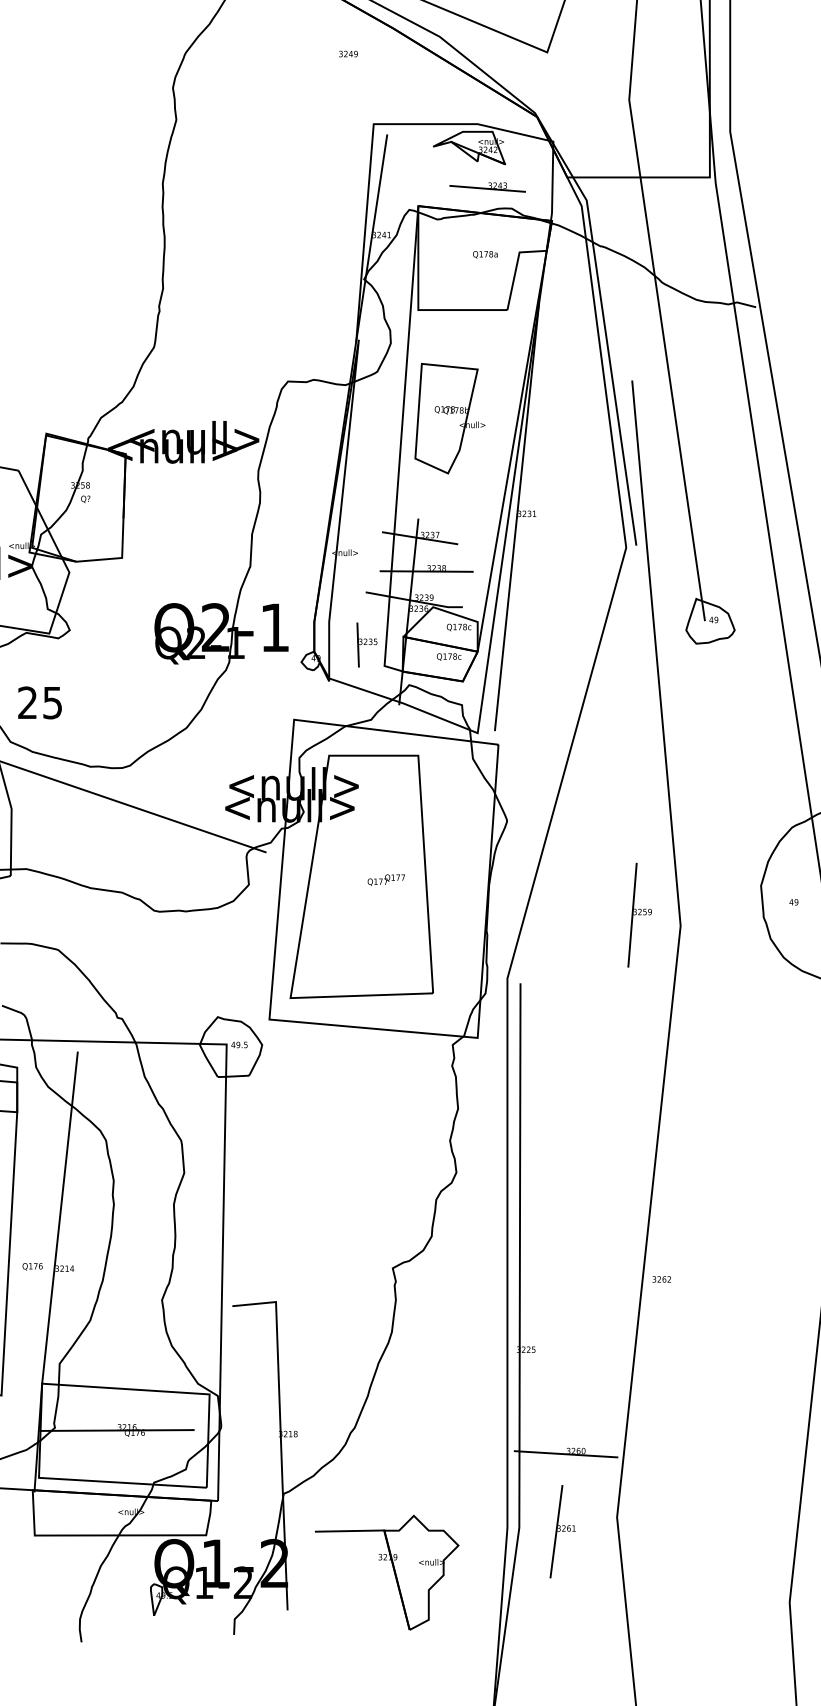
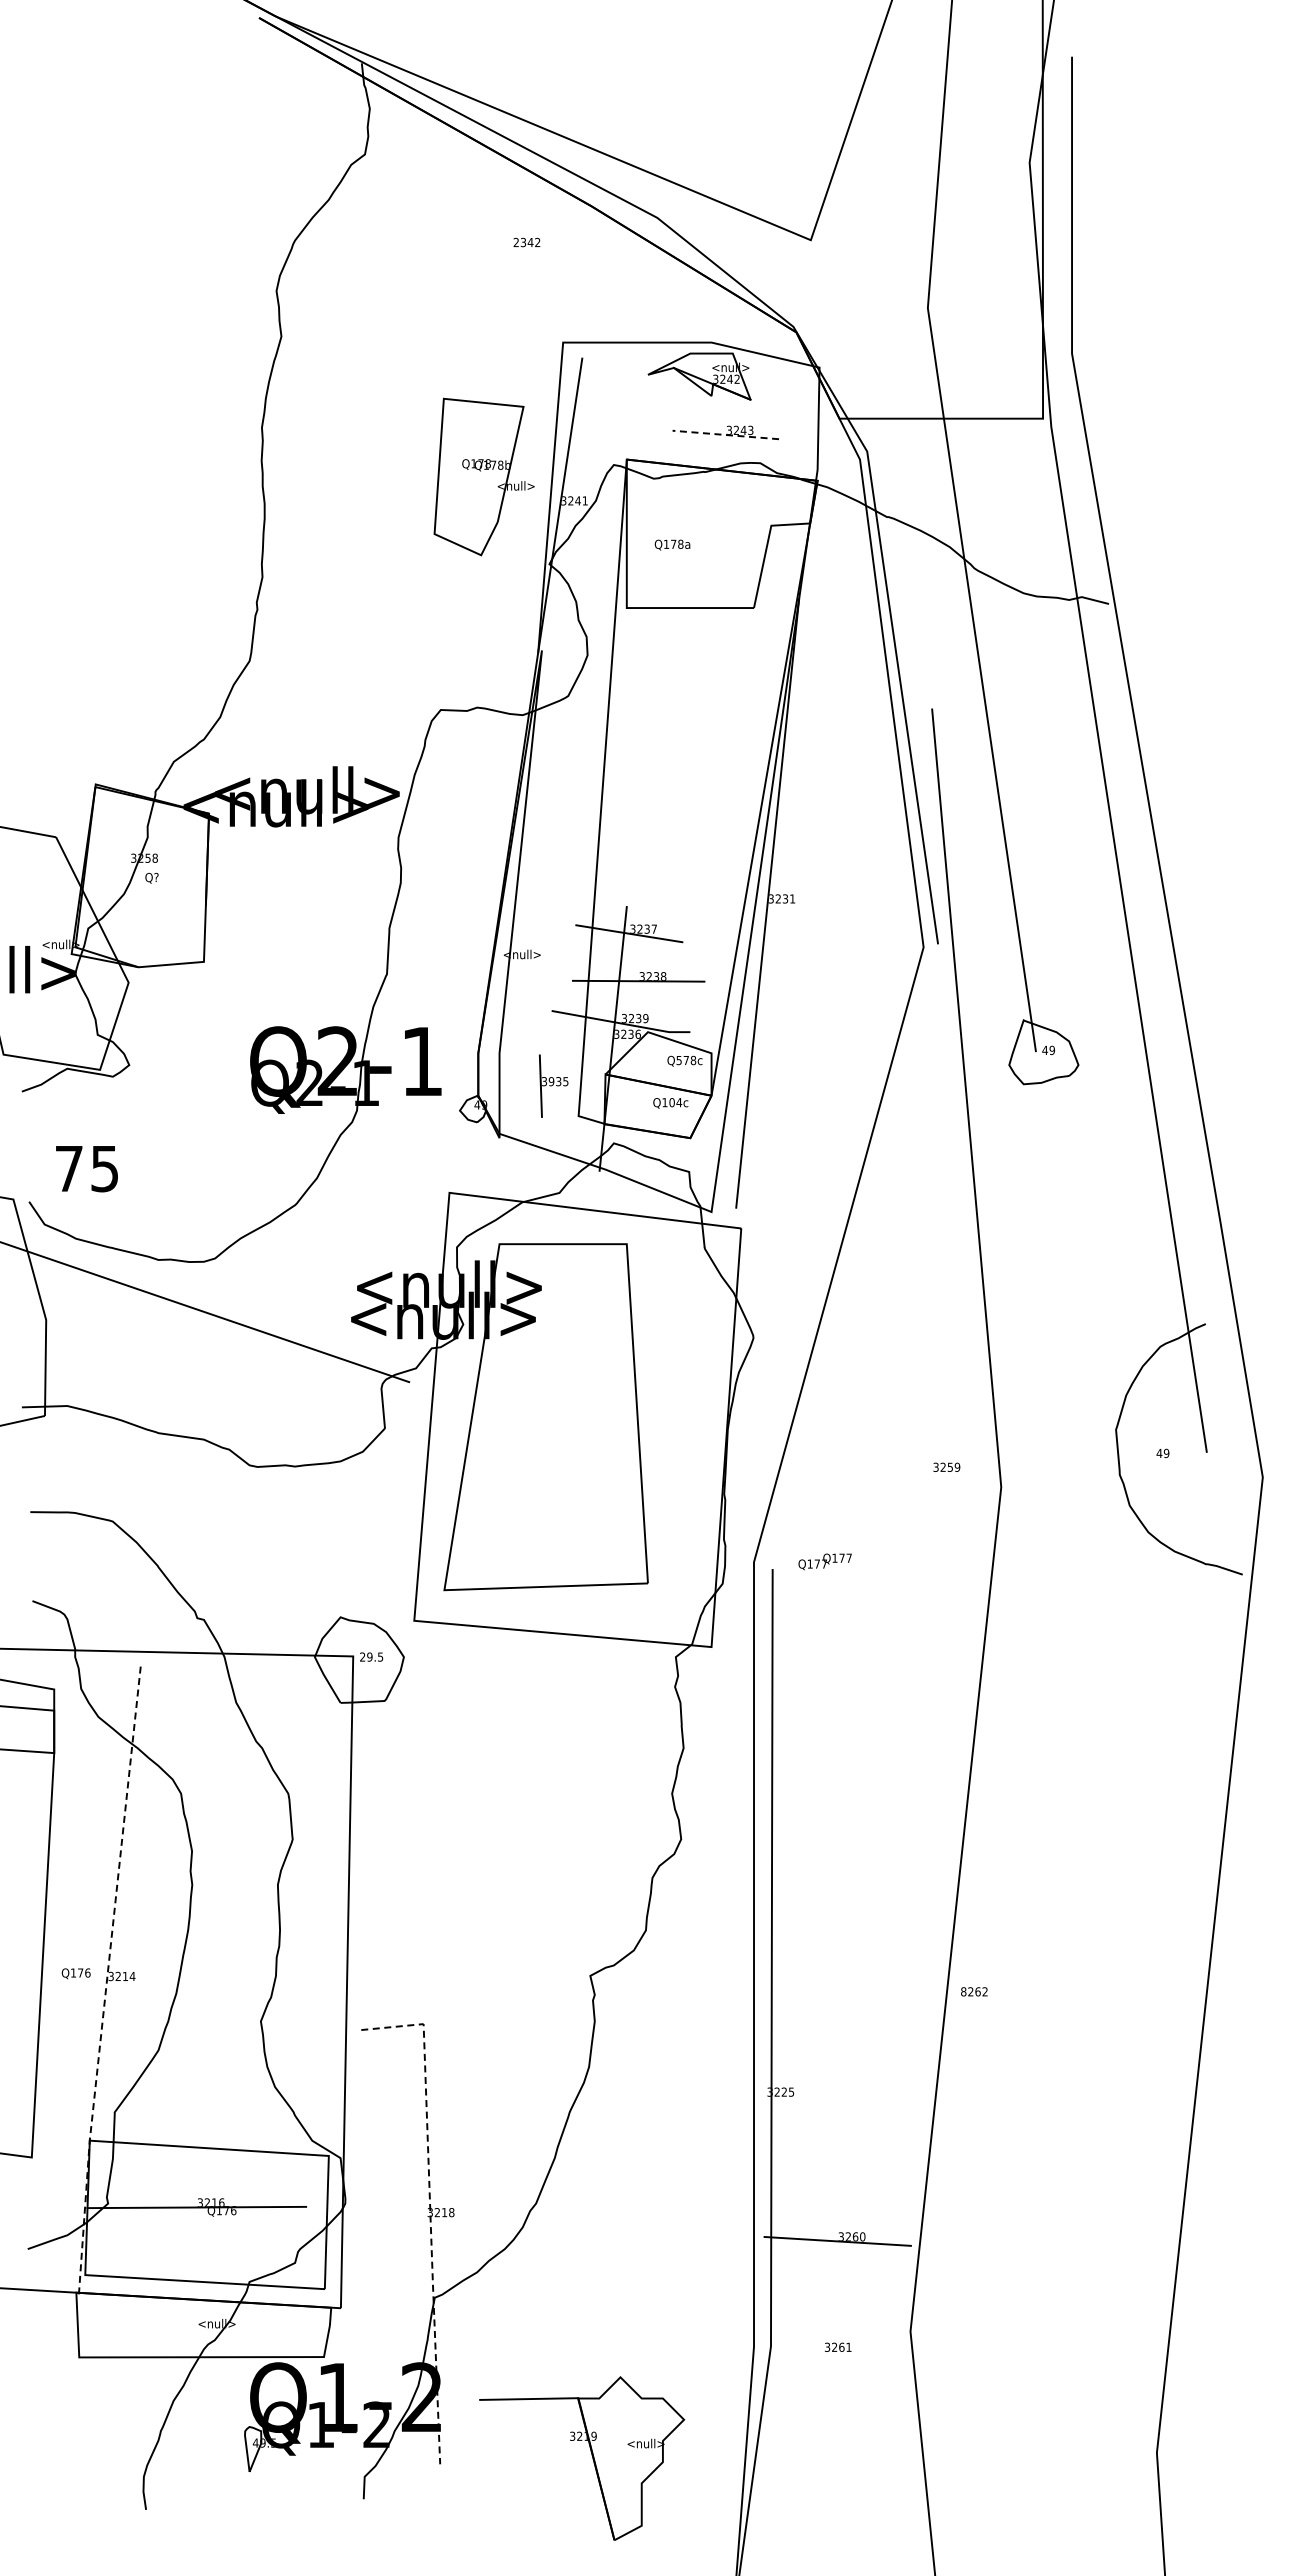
text: (348, 54) -> (526, 242), 3249 -> 2342
line: (487, 188) -> (725, 434), solid -> dashed
text: (485, 254) -> (672, 544), moved
part: (449, 418) -> (483, 476), moved
text: (454, 627) -> (678, 1060), Q178c -> Q578c
text: (365, 641) -> (551, 1081), 3235 -> 3935
text: (452, 656) -> (675, 1102), Q178c -> Q104c
text: (27, 702) -> (68, 1168), 25 -> 75
text: (385, 879) -> (824, 1561), moved
line: (632, 914) -> (932, 1471), removed
text: (233, 1044) -> (362, 1656), 49.5 -> 29.5
line: (53, 1272) -> (106, 1981), solid -> dashed
text: (654, 1279) -> (963, 1991), 3262 -> 8262
line: (280, 1434) -> (430, 2213), solid -> dashed
line: (556, 1531) -> (823, 2351), removed
part: (393, 1570) -> (591, 2455), moved

